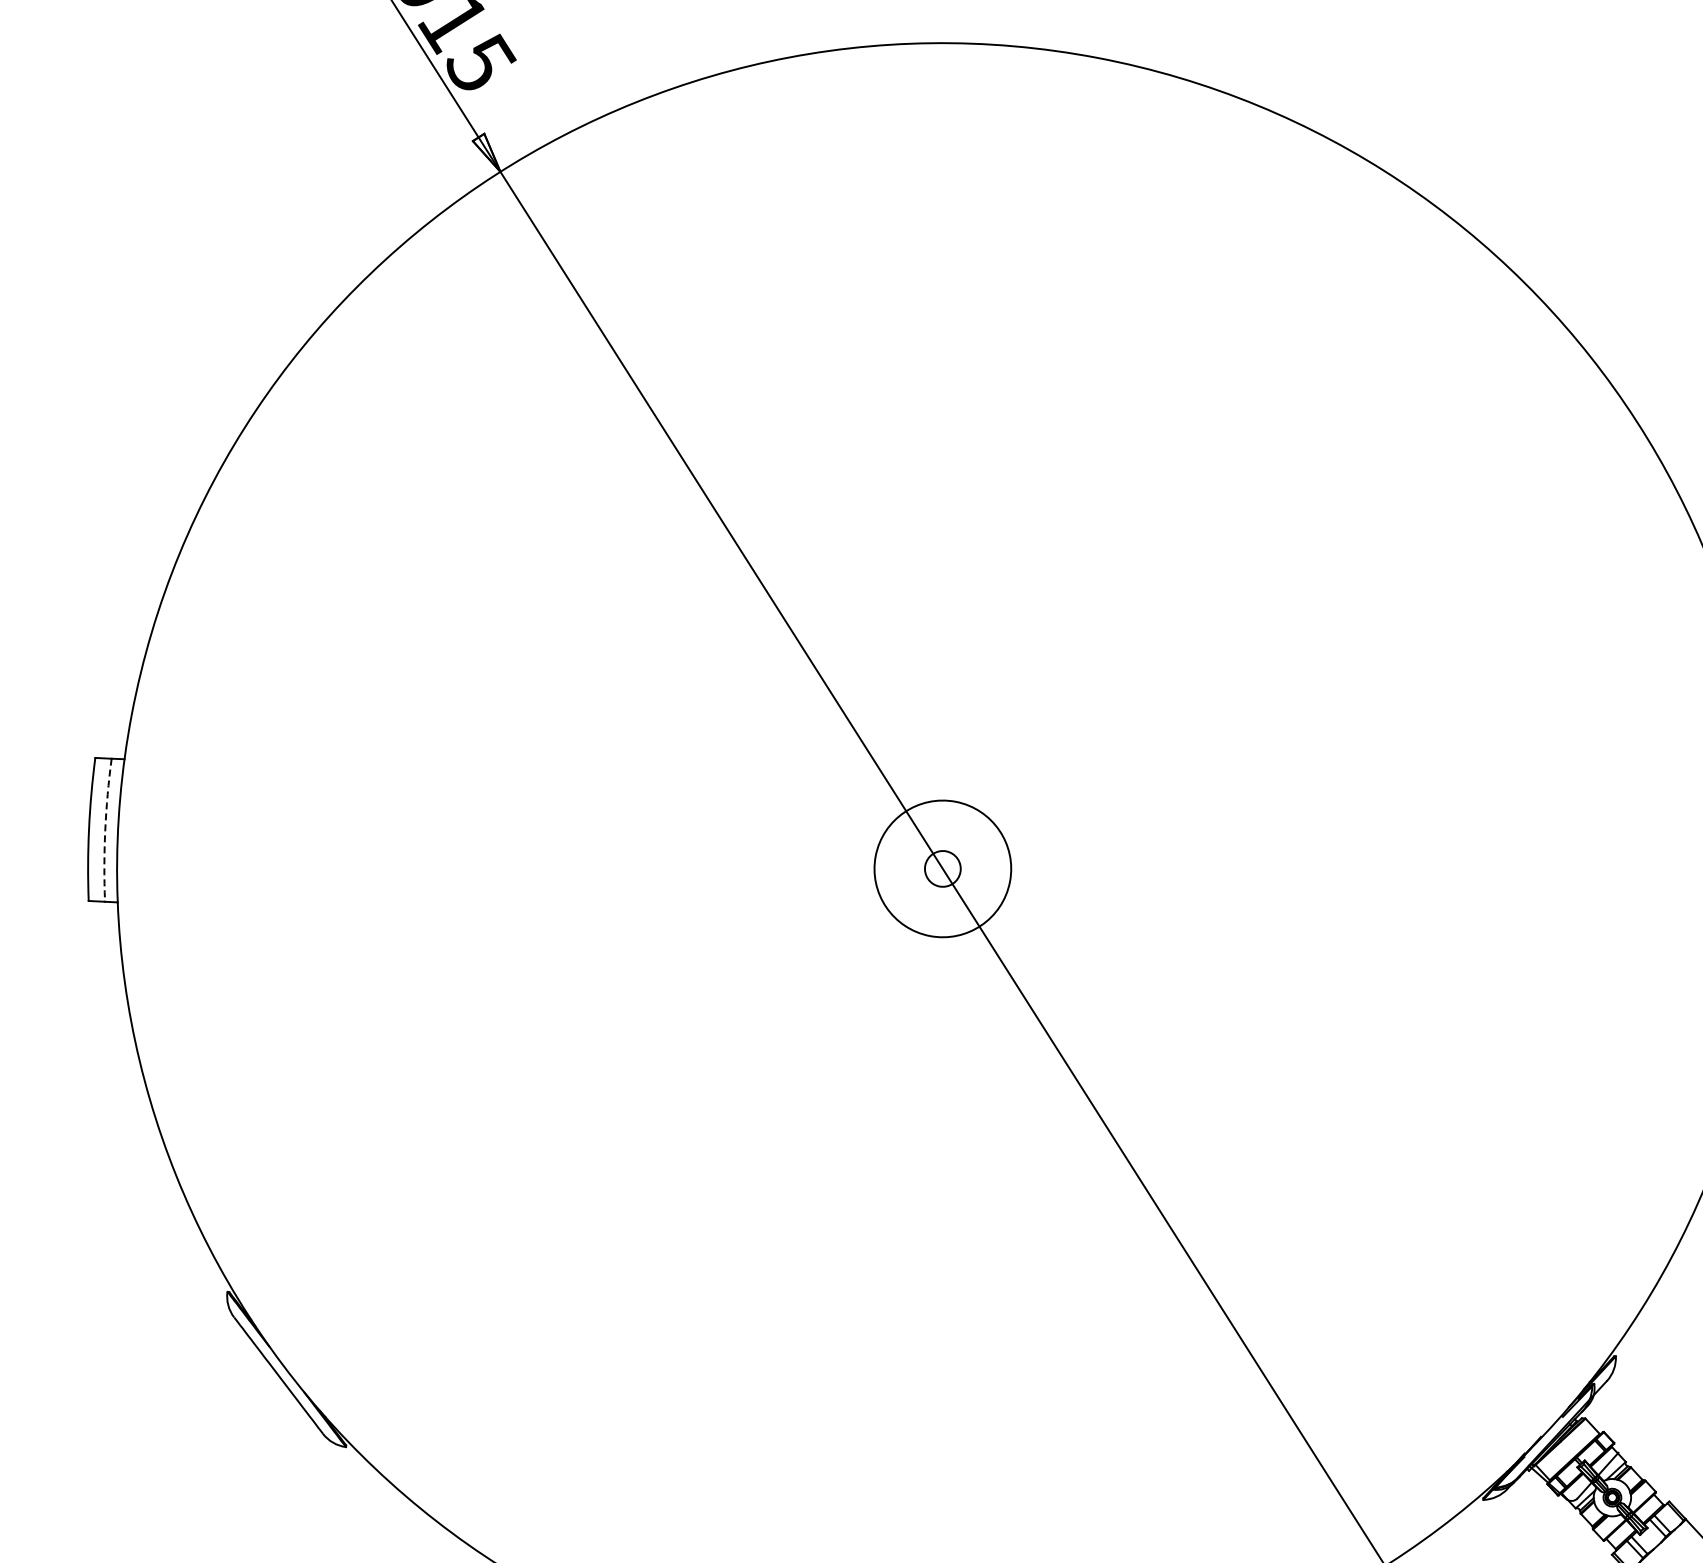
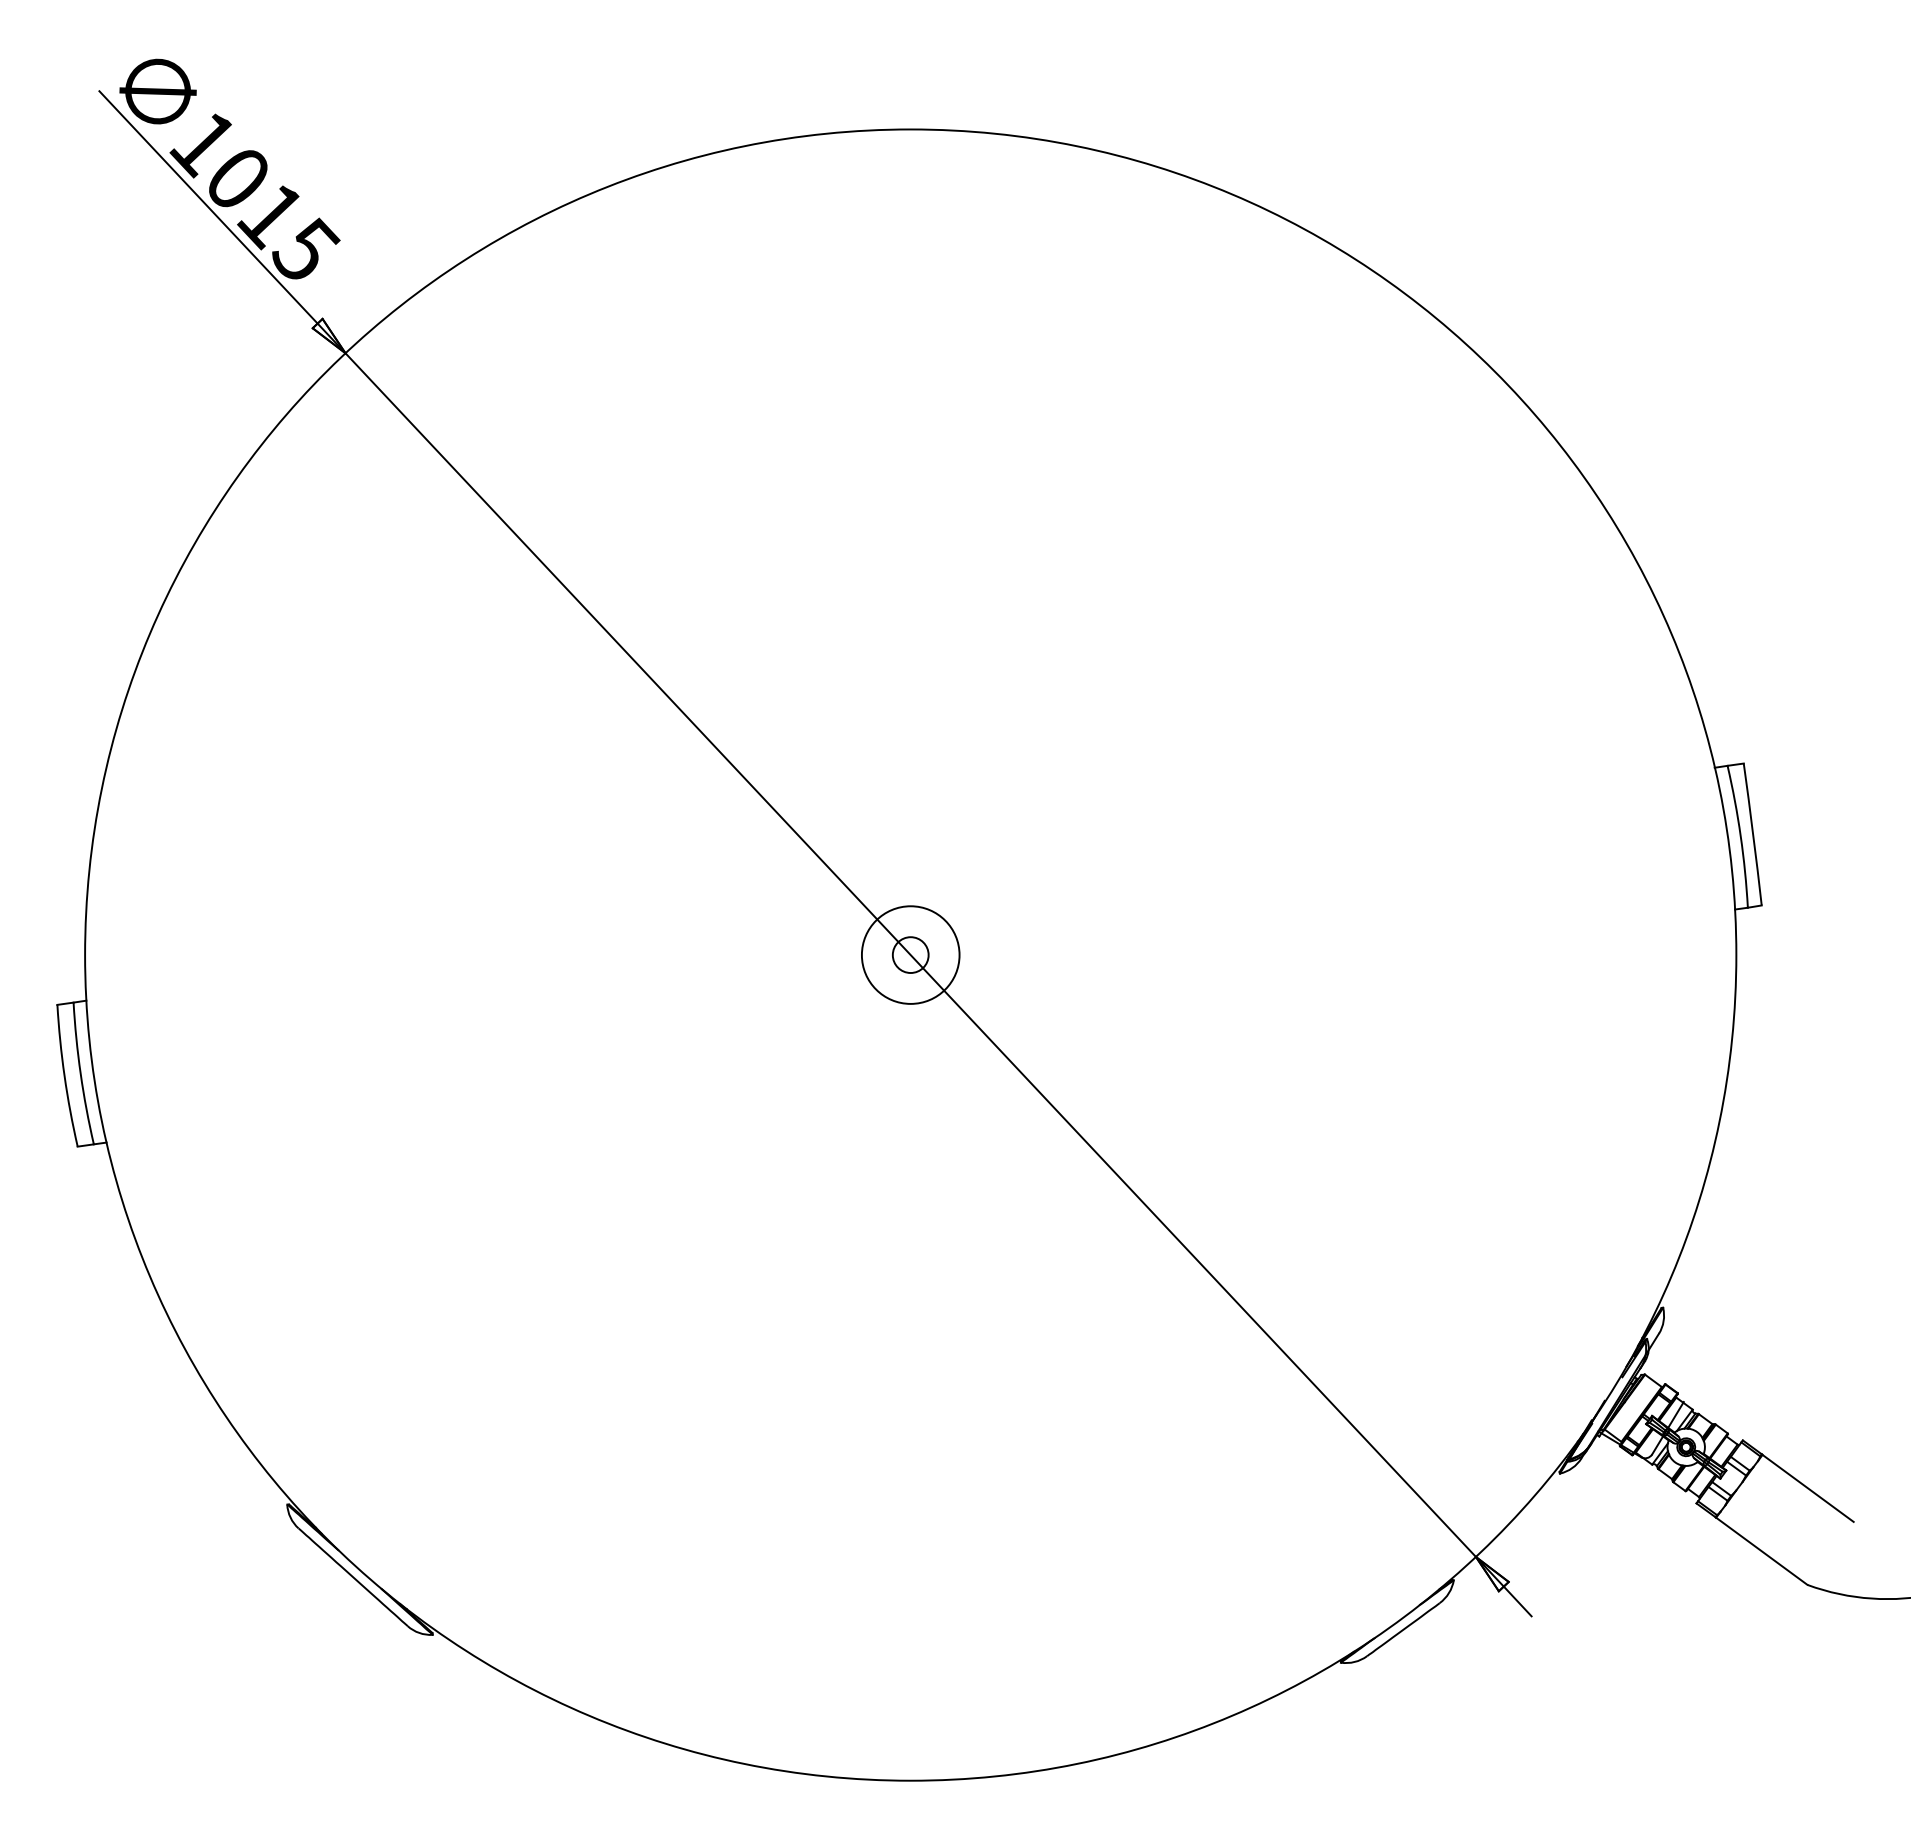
arc: (105, 829) -> (80, 1073), dashed -> solid
circle: (942, 868) -> (910, 954), size x0.71

